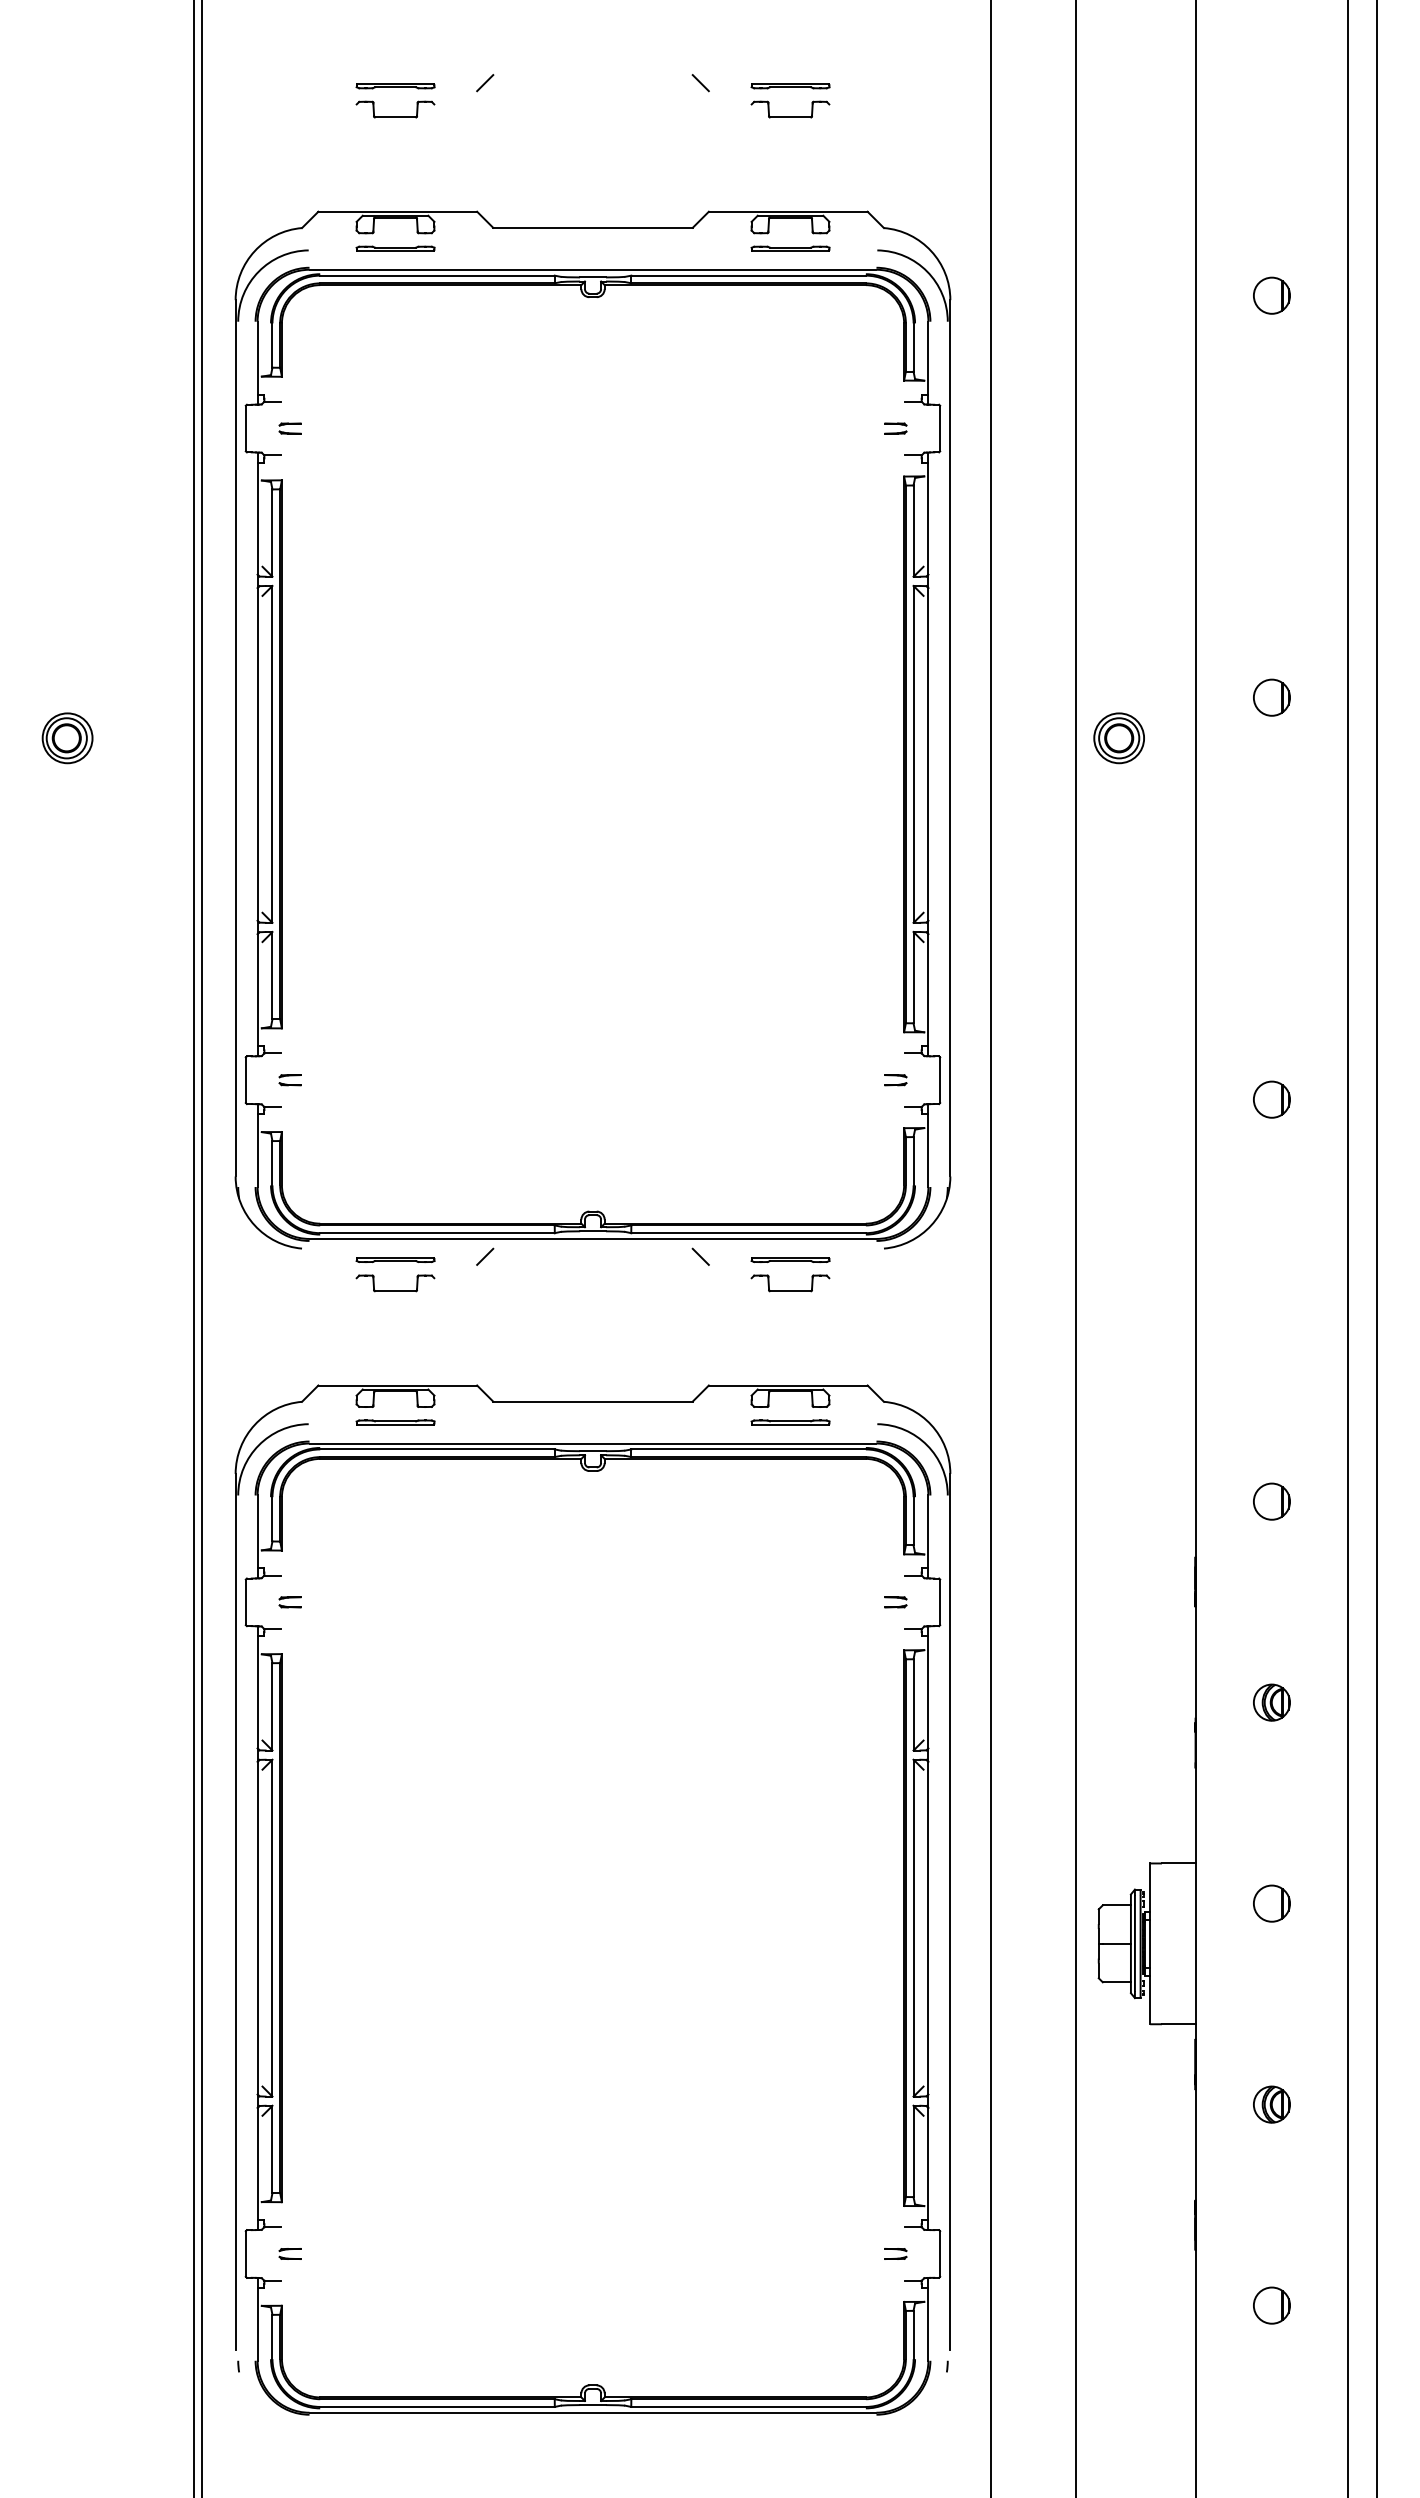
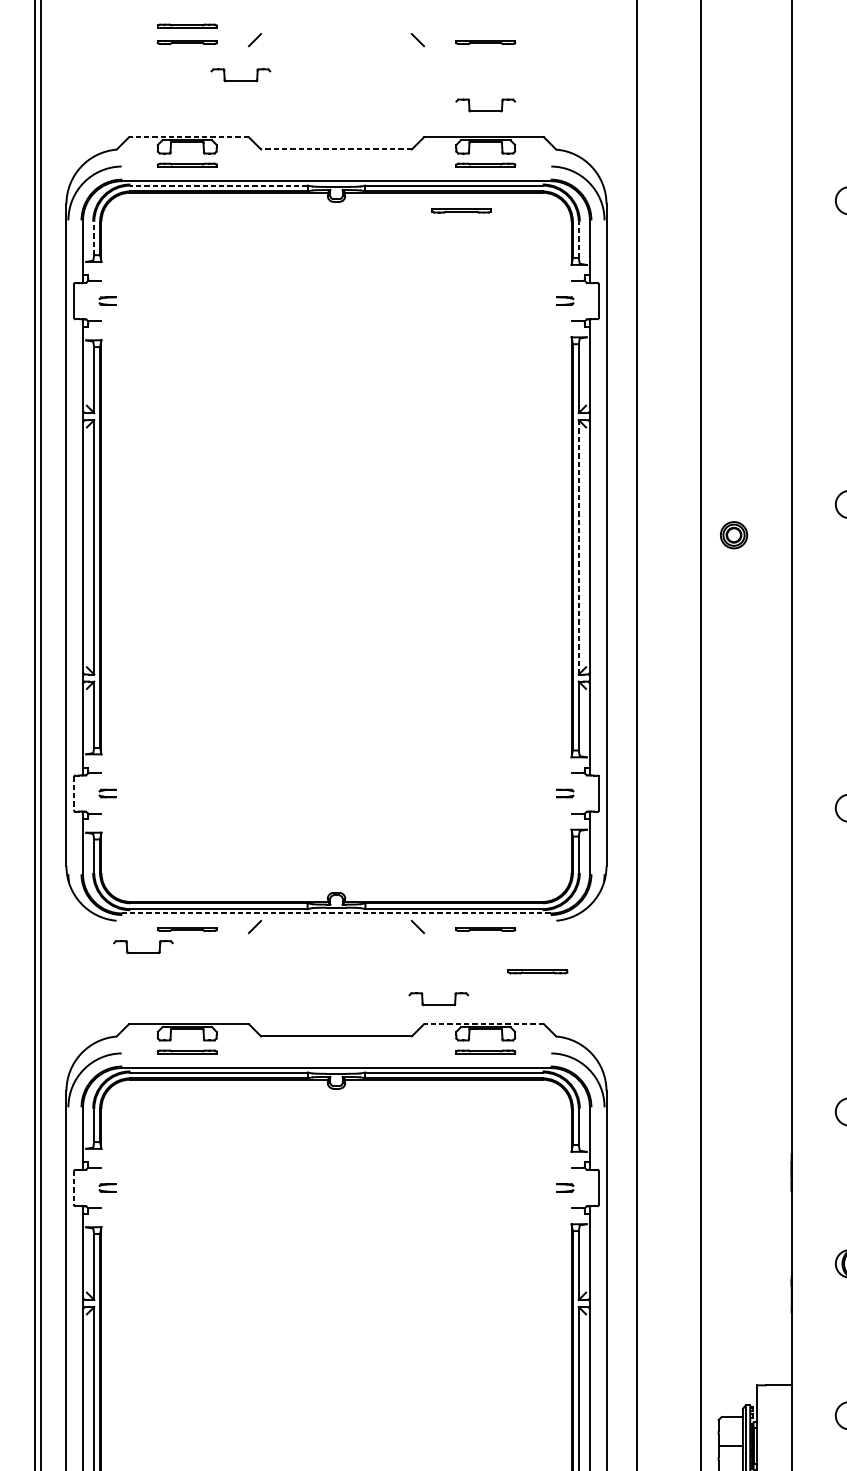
part: (395, 64) -> (187, 26), added
part: (395, 116) -> (240, 80), moved
part: (790, 116) -> (485, 110), moved
line: (397, 211) -> (188, 137), solid -> dashed
line: (593, 227) -> (336, 149), solid -> dashed
line: (436, 275) -> (218, 185), solid -> dashed
part: (758, 309) -> (461, 211), added
line: (272, 345) -> (94, 238), solid -> dashed
line: (913, 347) -> (578, 239), solid -> dashed
part: (1118, 738) -> (733, 535), size x0.7
line: (913, 753) -> (578, 546), solid -> dashed
line: (245, 1080) -> (73, 793), solid -> dashed
line: (592, 1238) -> (336, 913), solid -> dashed
part: (395, 1290) -> (143, 952), moved
part: (790, 1290) -> (438, 1004), moved
part: (859, 1315) -> (537, 971), added
line: (787, 1385) -> (483, 1024), solid -> dashed
line: (245, 1602) -> (73, 1188), solid -> dashed

